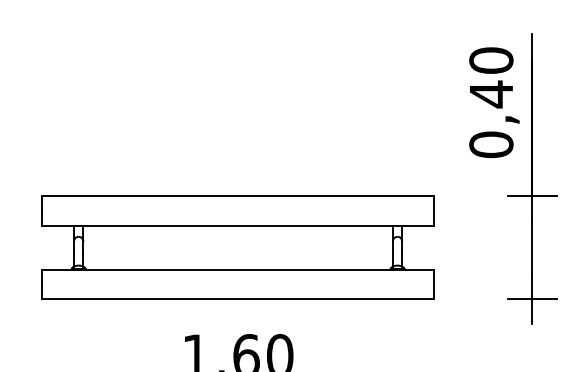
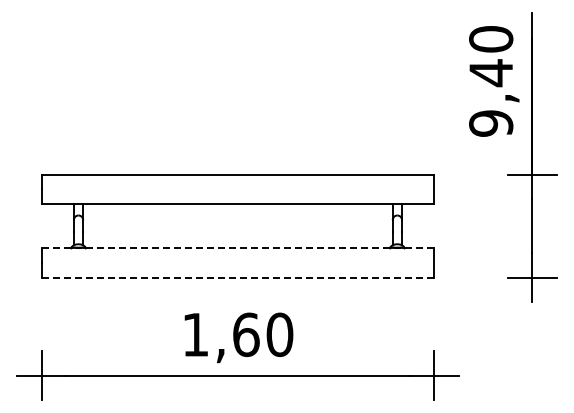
text: (491, 144) -> (491, 123), 0,40 -> 9,40
line: (237, 269) -> (237, 248), solid -> dashed
line: (238, 298) -> (238, 277), solid -> dashed

